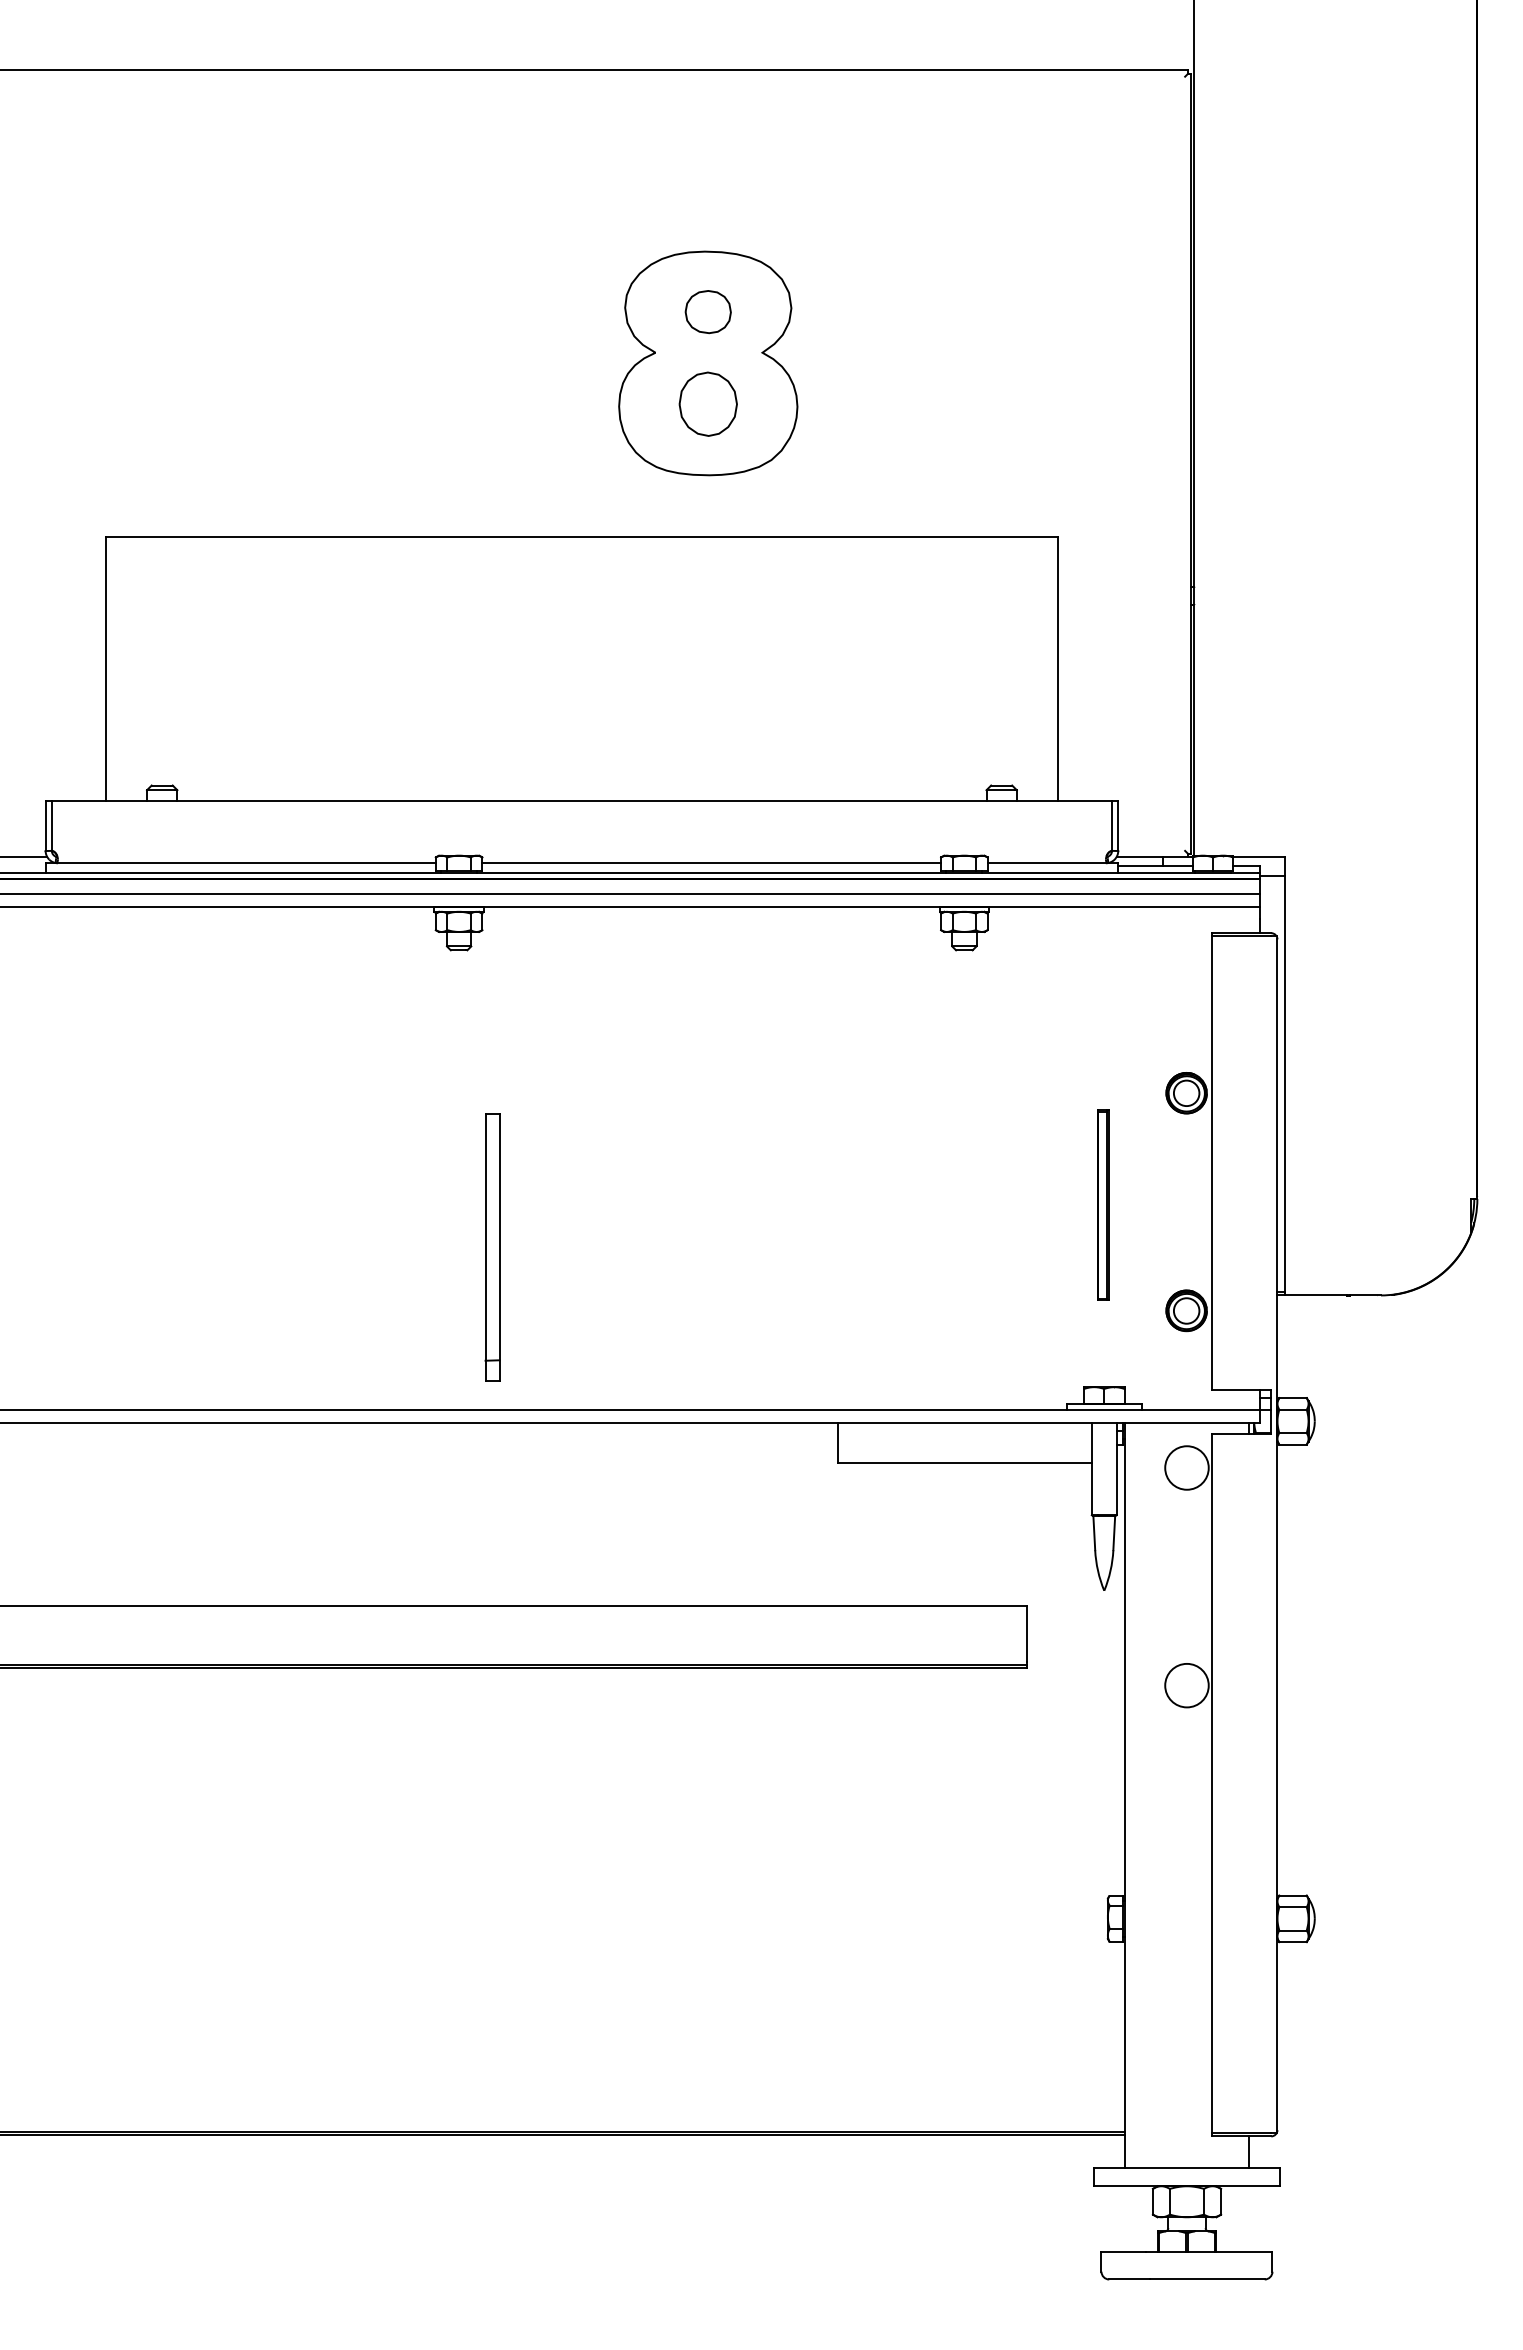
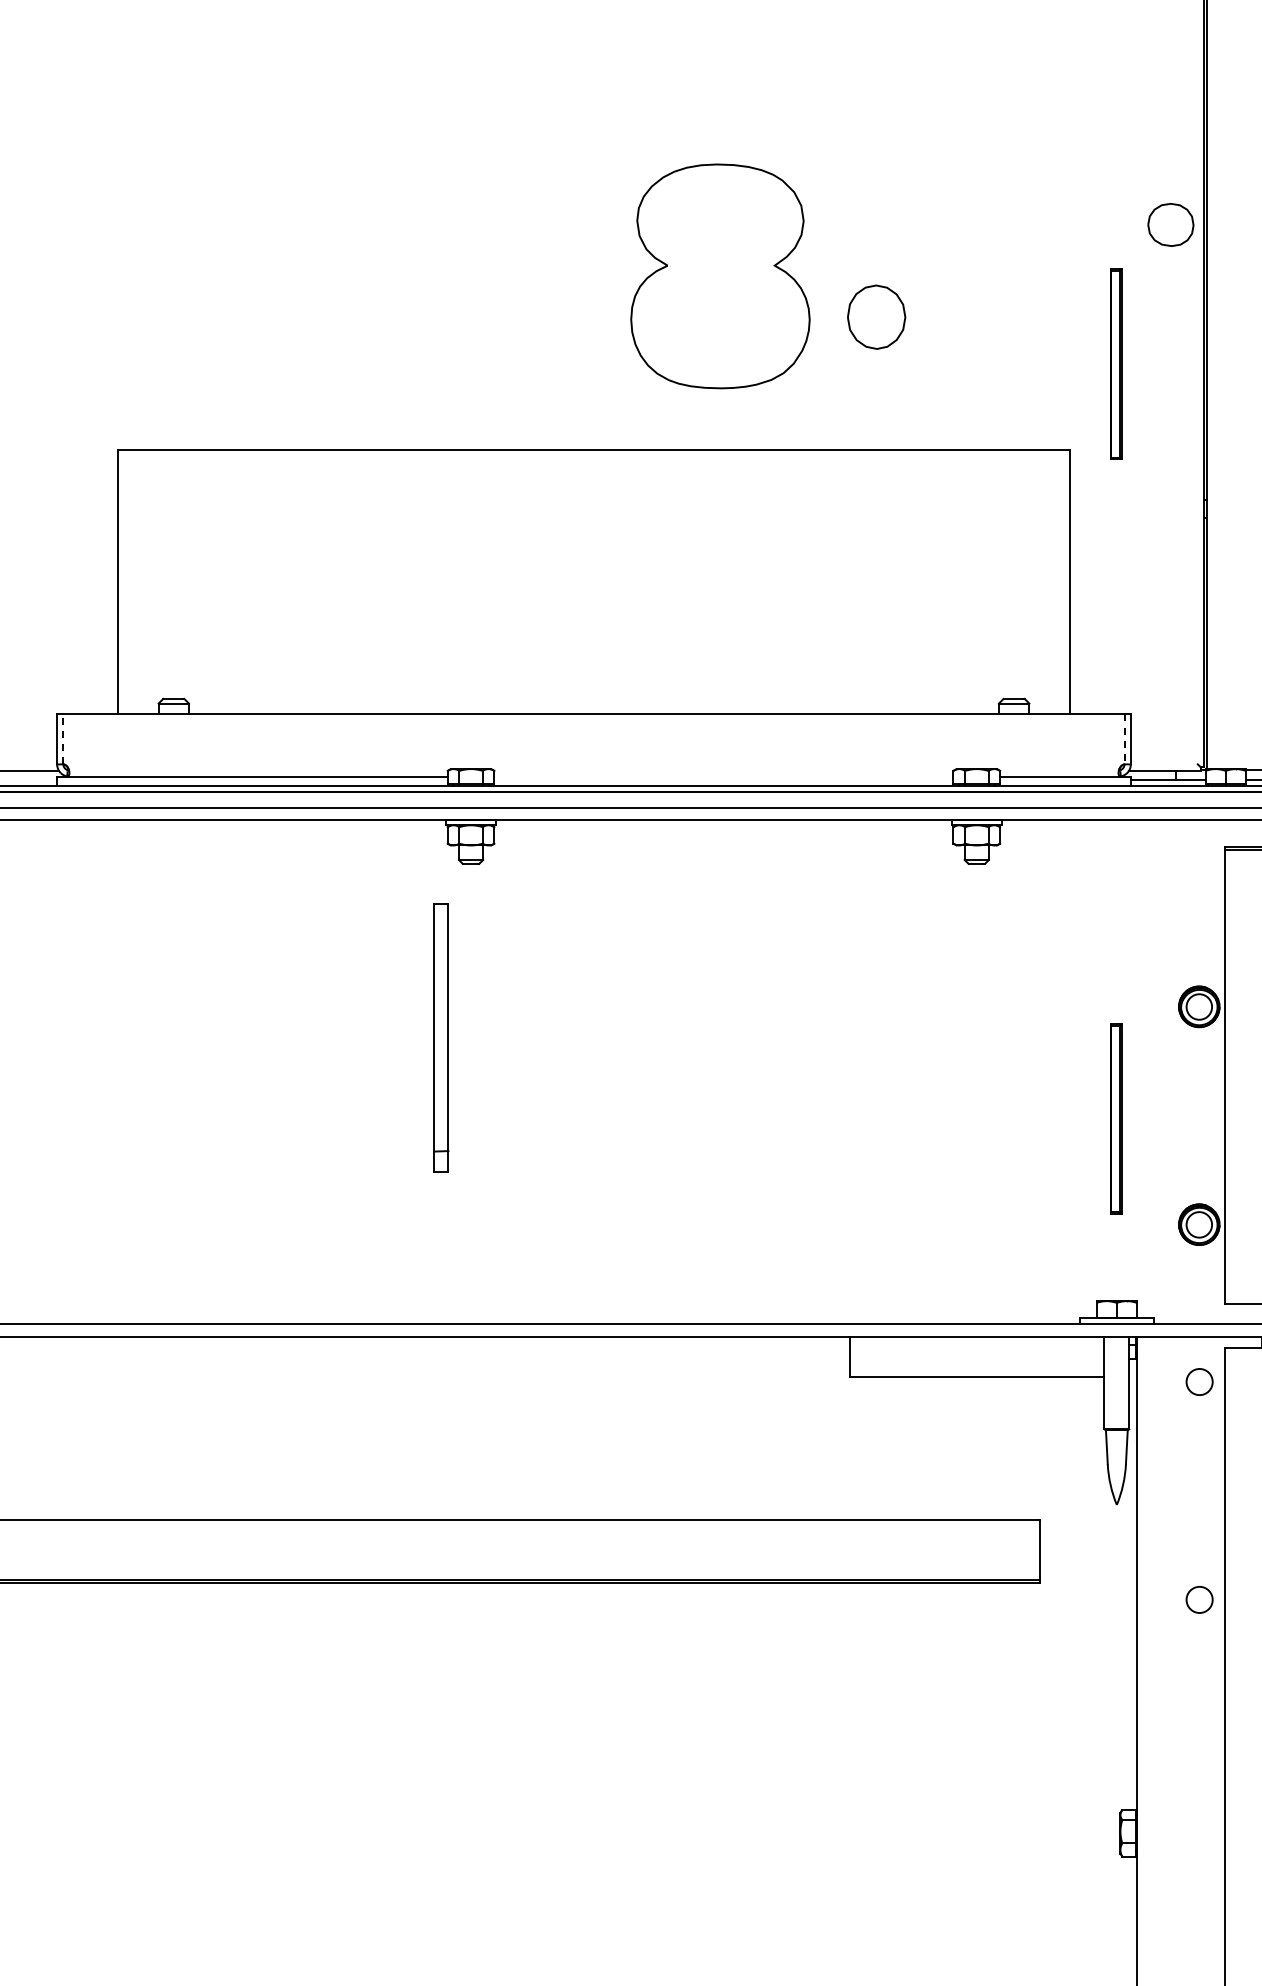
part: (707, 312) -> (1170, 225), moved
part: (707, 403) -> (875, 316), moved
part: (1103, 450) -> (1116, 363), added
line: (51, 825) -> (63, 738), solid -> dashed
line: (1112, 825) -> (1125, 738), solid -> dashed
line: (711, 863) -> (723, 776), removed
part: (492, 1247) -> (441, 1038), moved
circle: (1186, 1467) -> (1199, 1381), size x0.6
circle: (1186, 1685) -> (1199, 1599), size x0.6

